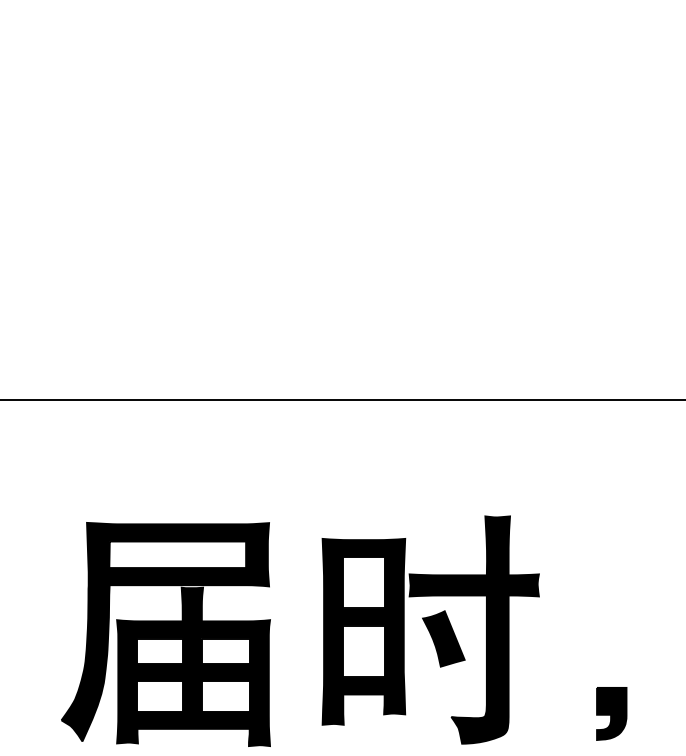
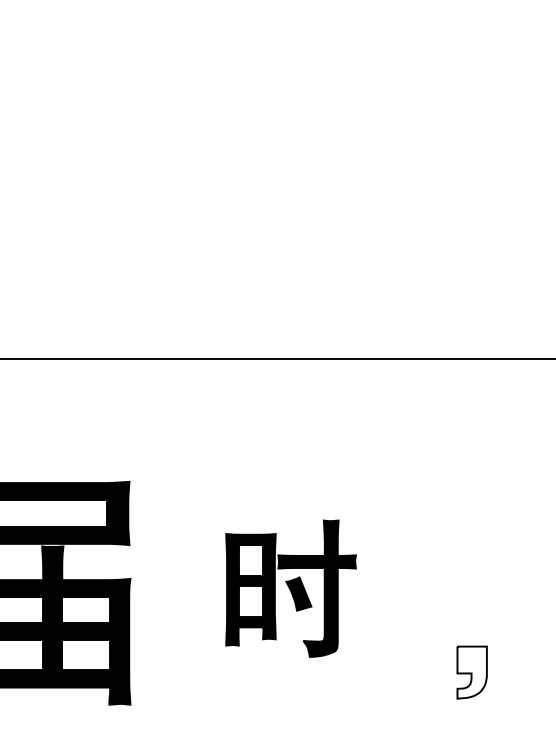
part: (430, 629) -> (290, 588), size x0.6
fill: (611, 713) -> (471, 672), removed

